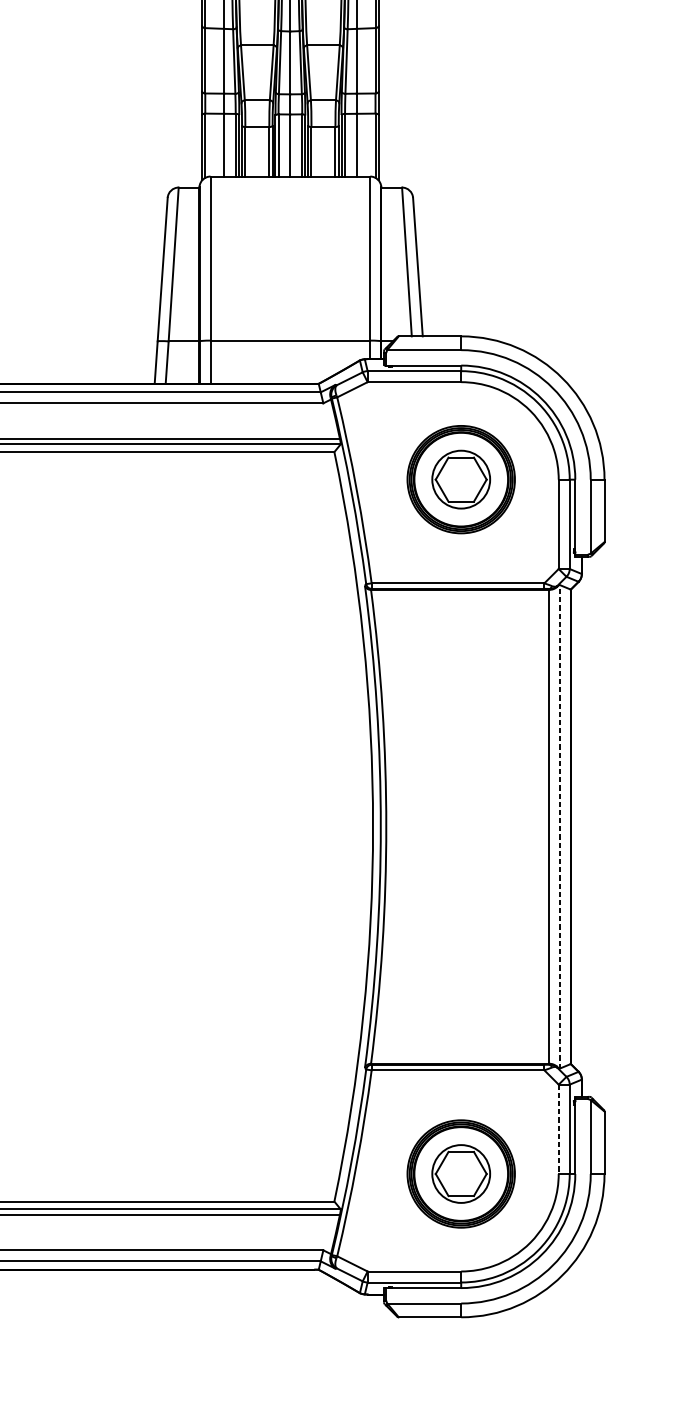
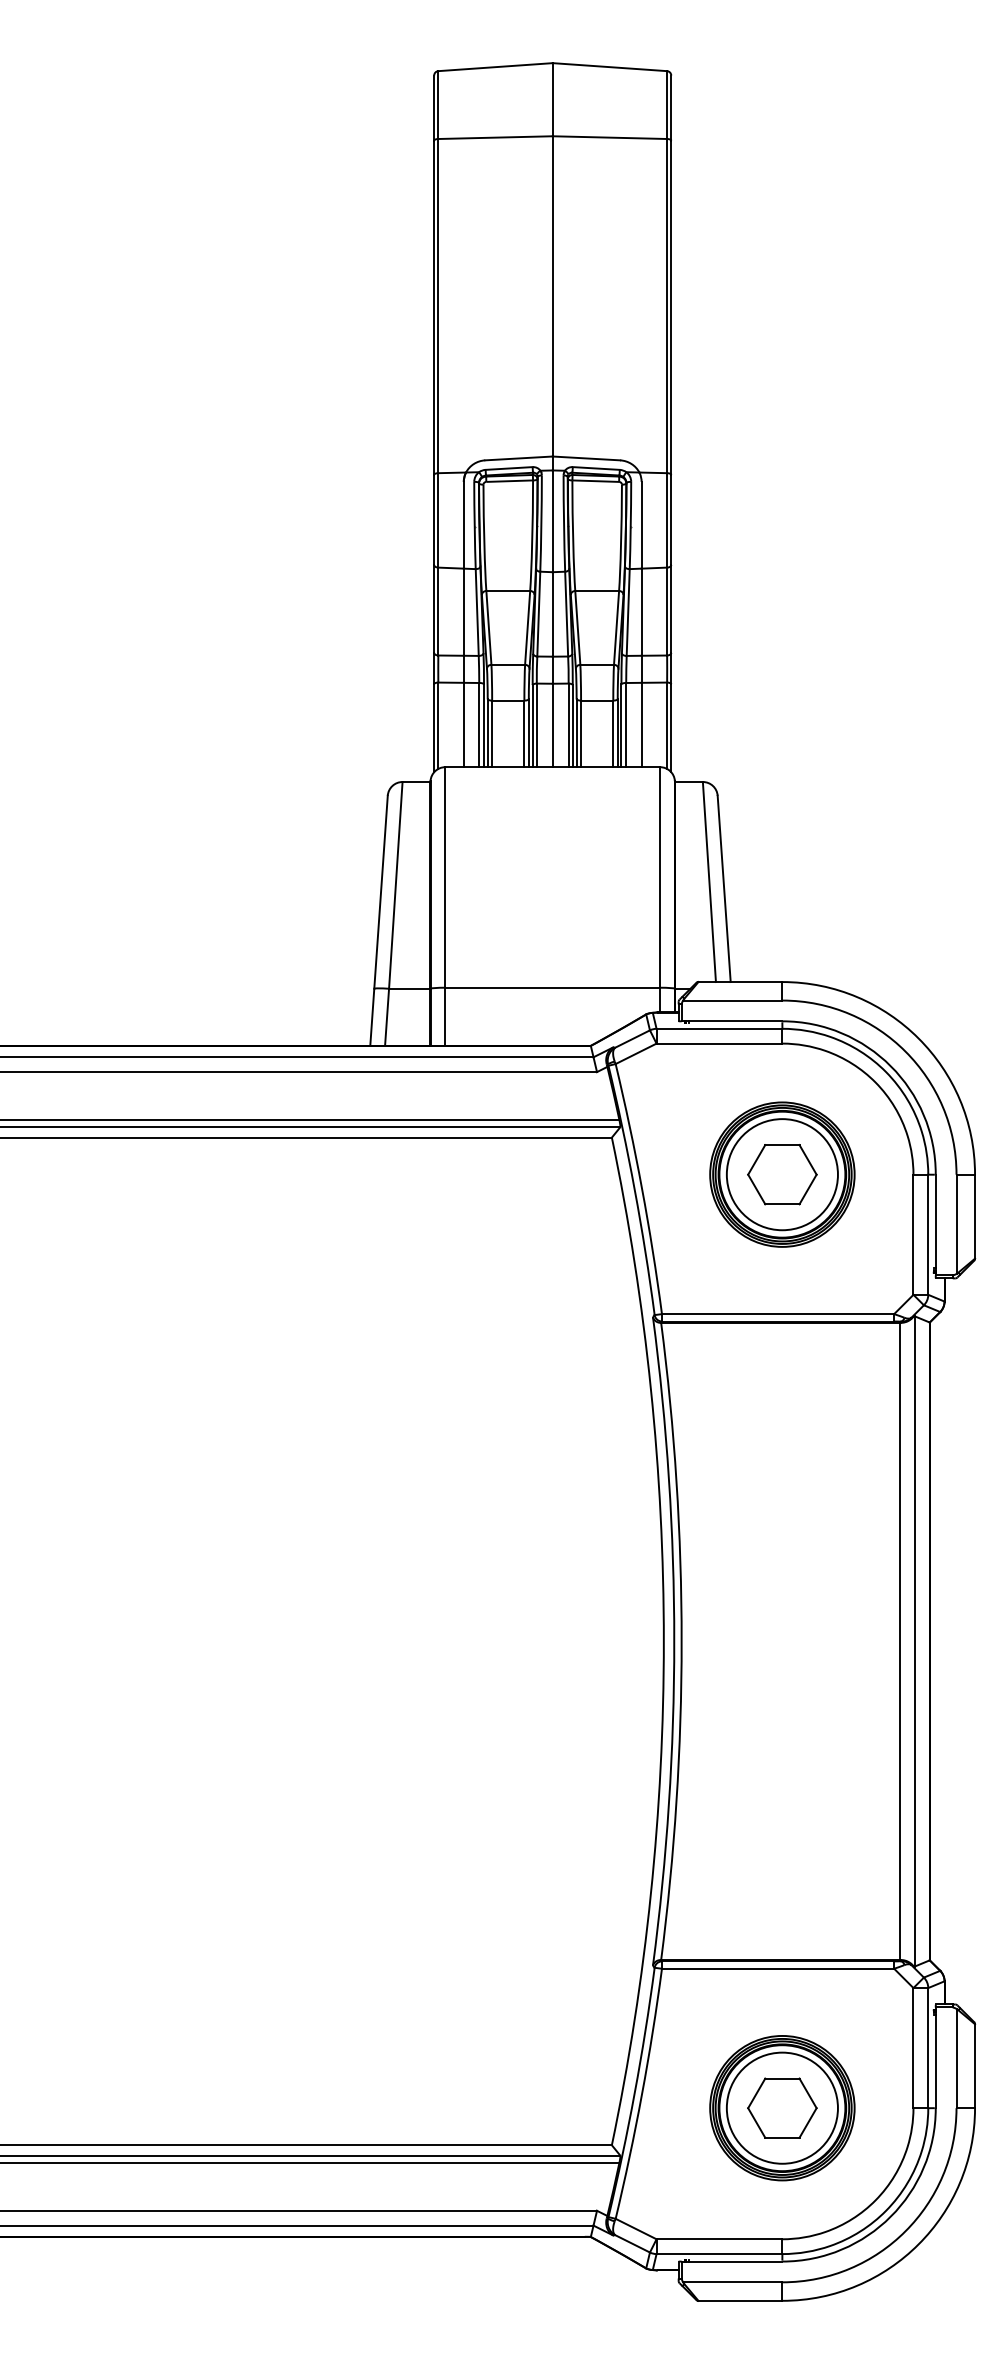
circle: (460, 479) -> (781, 1174), size x1.43
line: (559, 826) -> (914, 1640), dashed -> solid
line: (558, 1129) -> (913, 2048), dashed -> solid
circle: (460, 1173) -> (781, 2107), size x1.43

